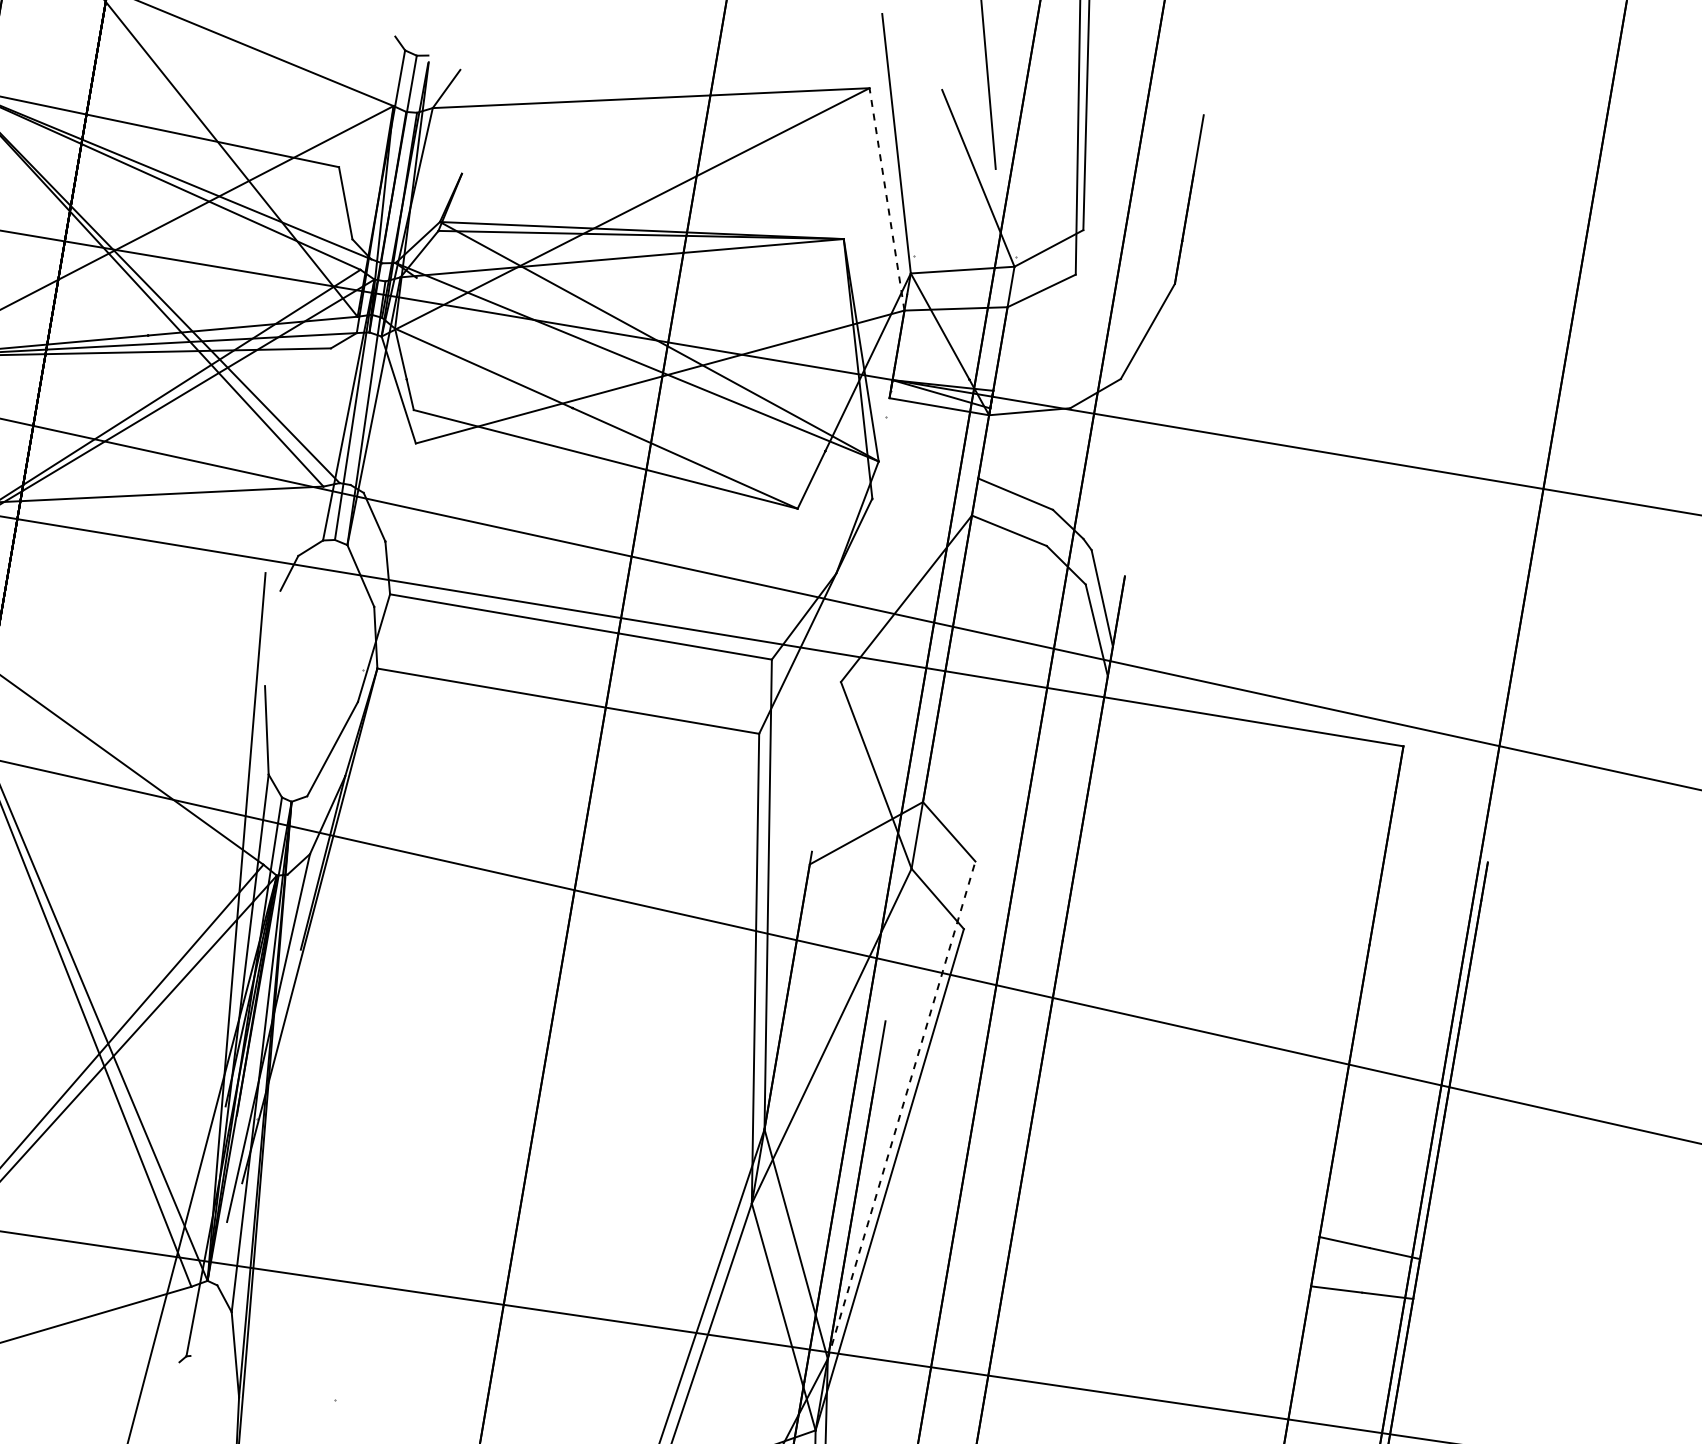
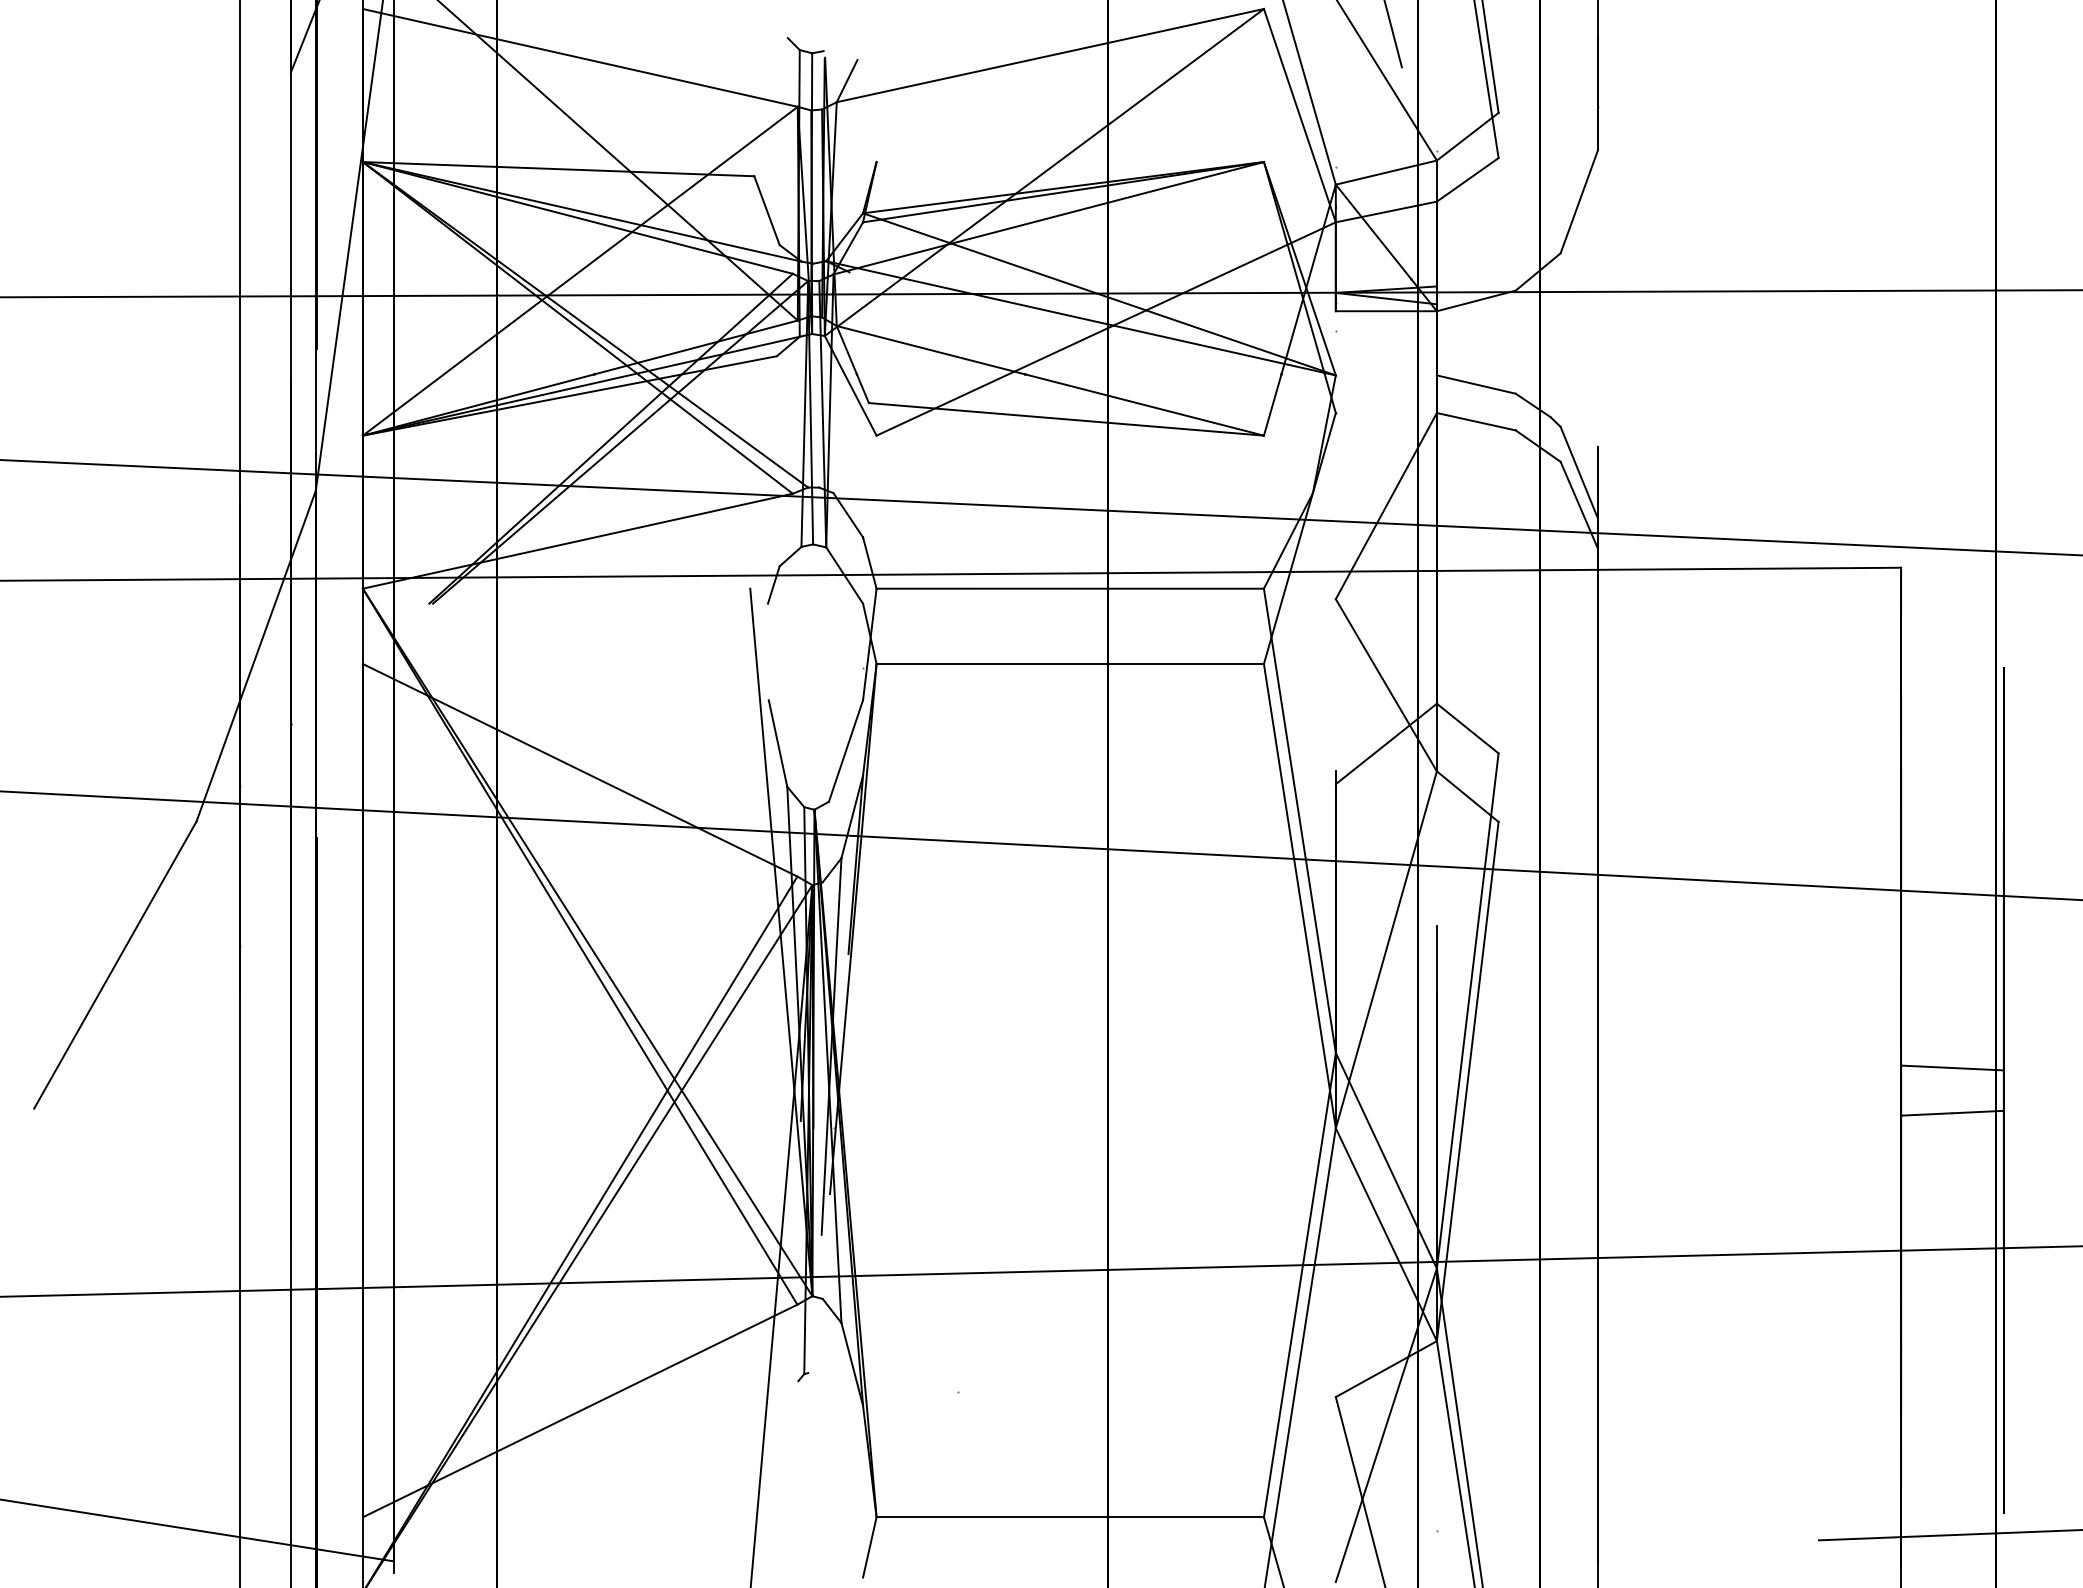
line: (886, 199) -> (1299, 115), dashed -> solid
line: (901, 1109) -> (1467, 1010), dashed -> solid

